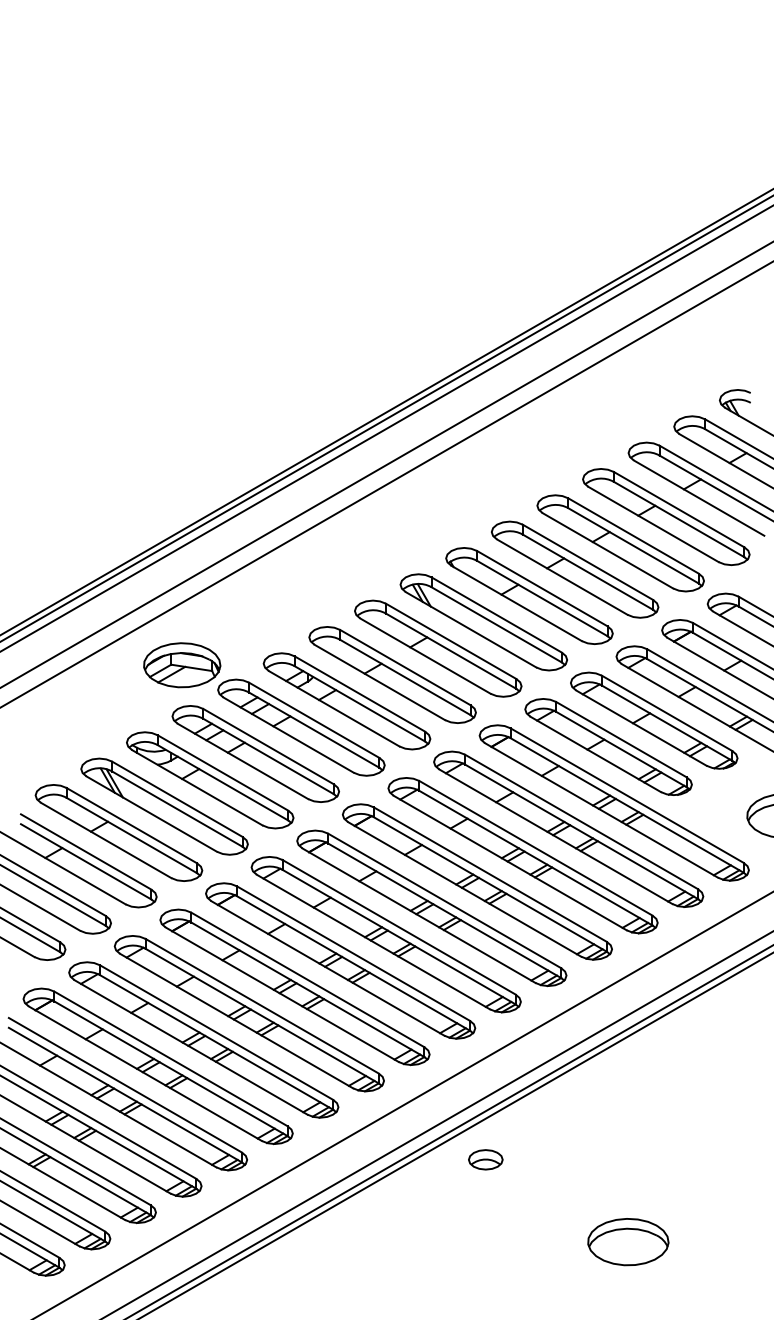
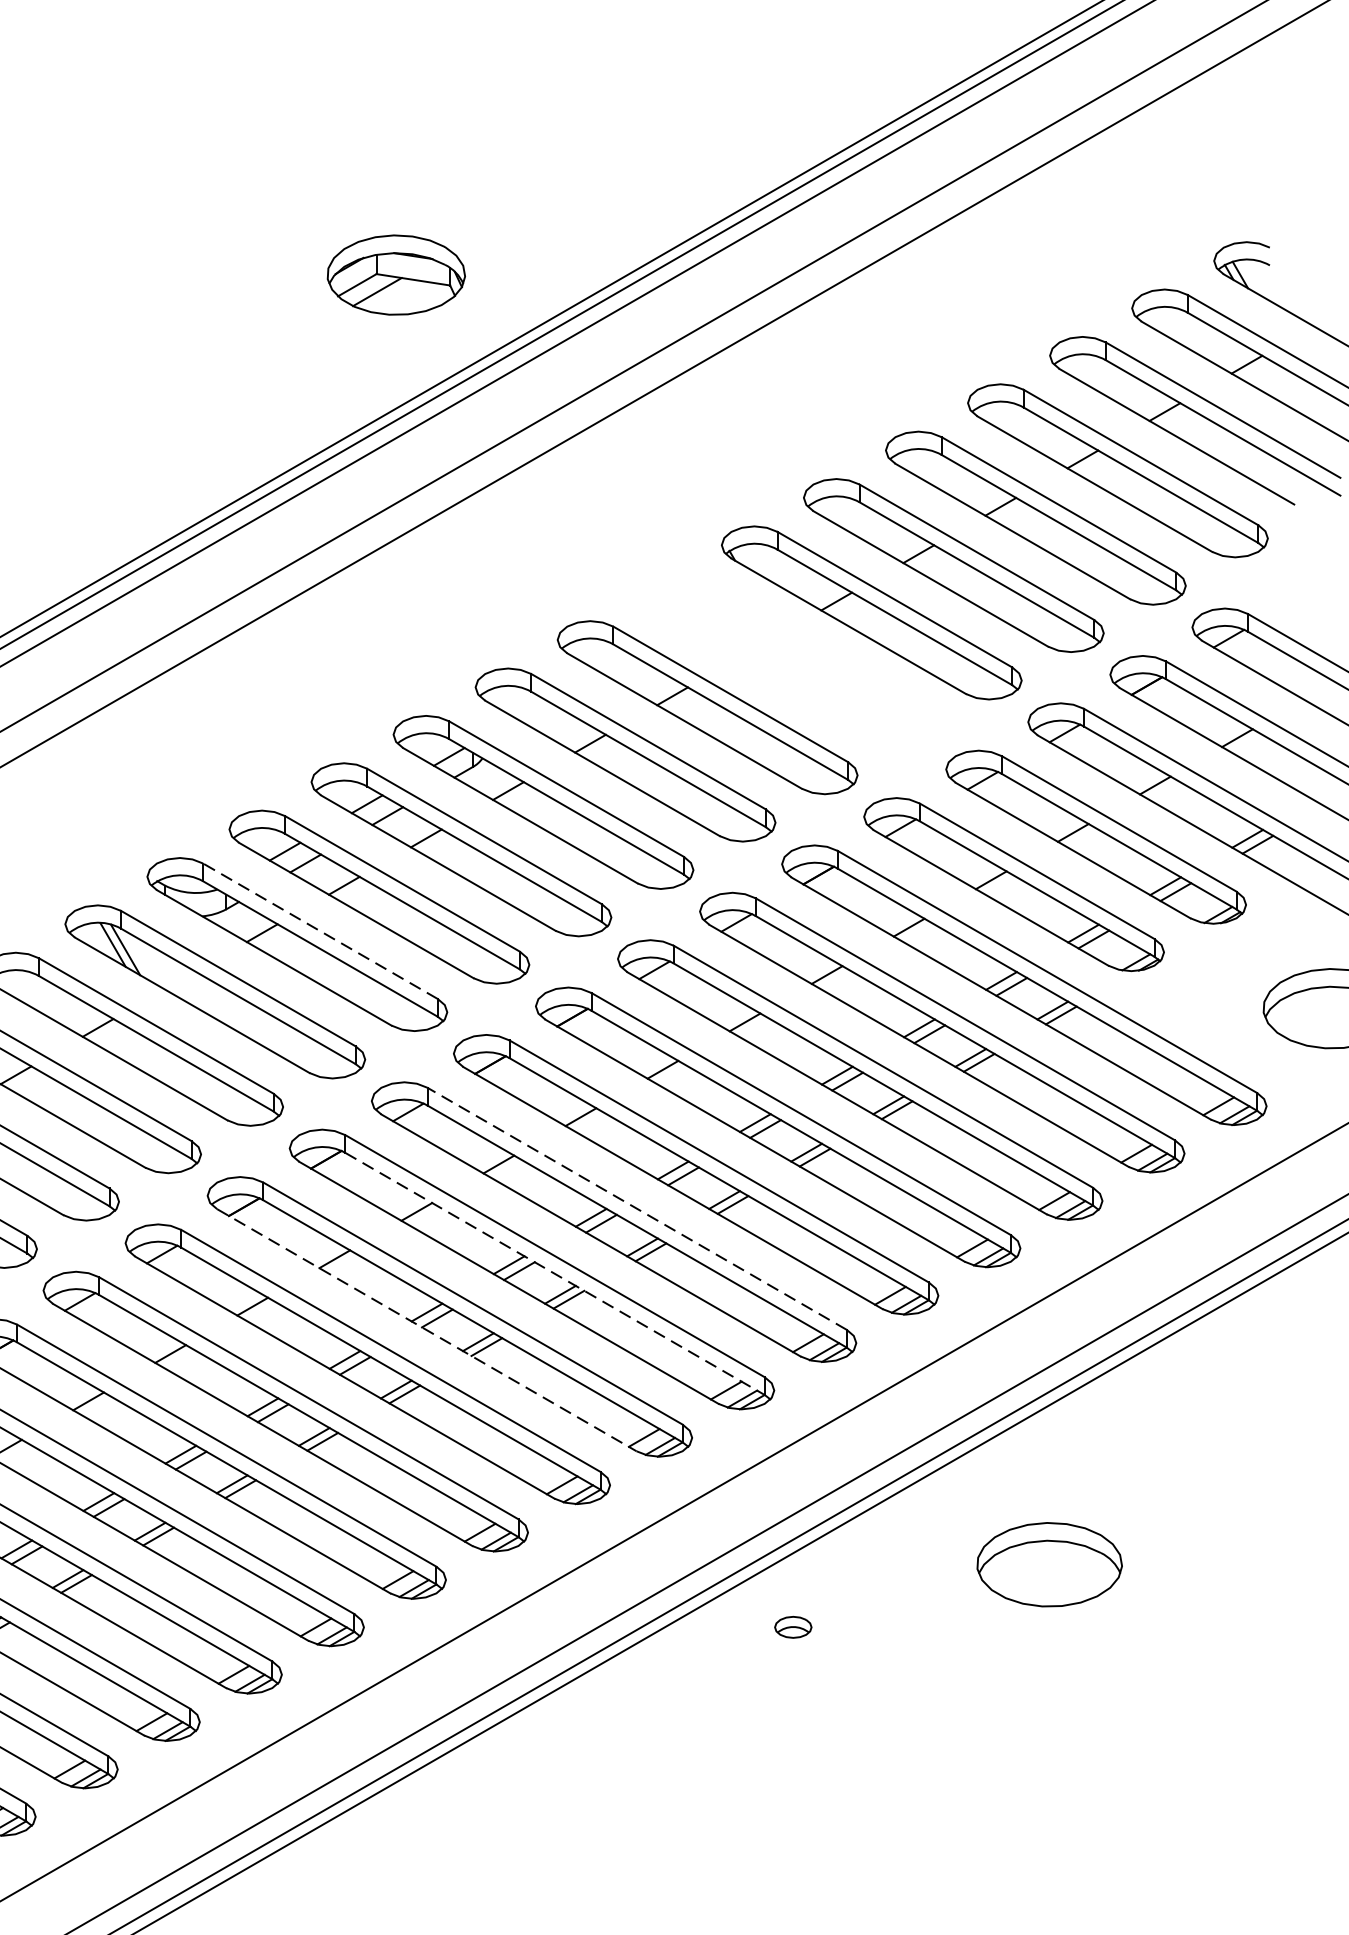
part: (483, 622) -> (789, 660), removed
part: (182, 665) -> (396, 275), moved
line: (222, 772) -> (319, 930), solid -> dashed
line: (399, 927) -> (637, 1209), solid -> dashed
line: (353, 963) -> (555, 1274), solid -> dashed
line: (282, 994) -> (427, 1329), solid -> dashed
part: (485, 1159) -> (792, 1626), size x0.6
part: (628, 1242) -> (1049, 1565), moved

